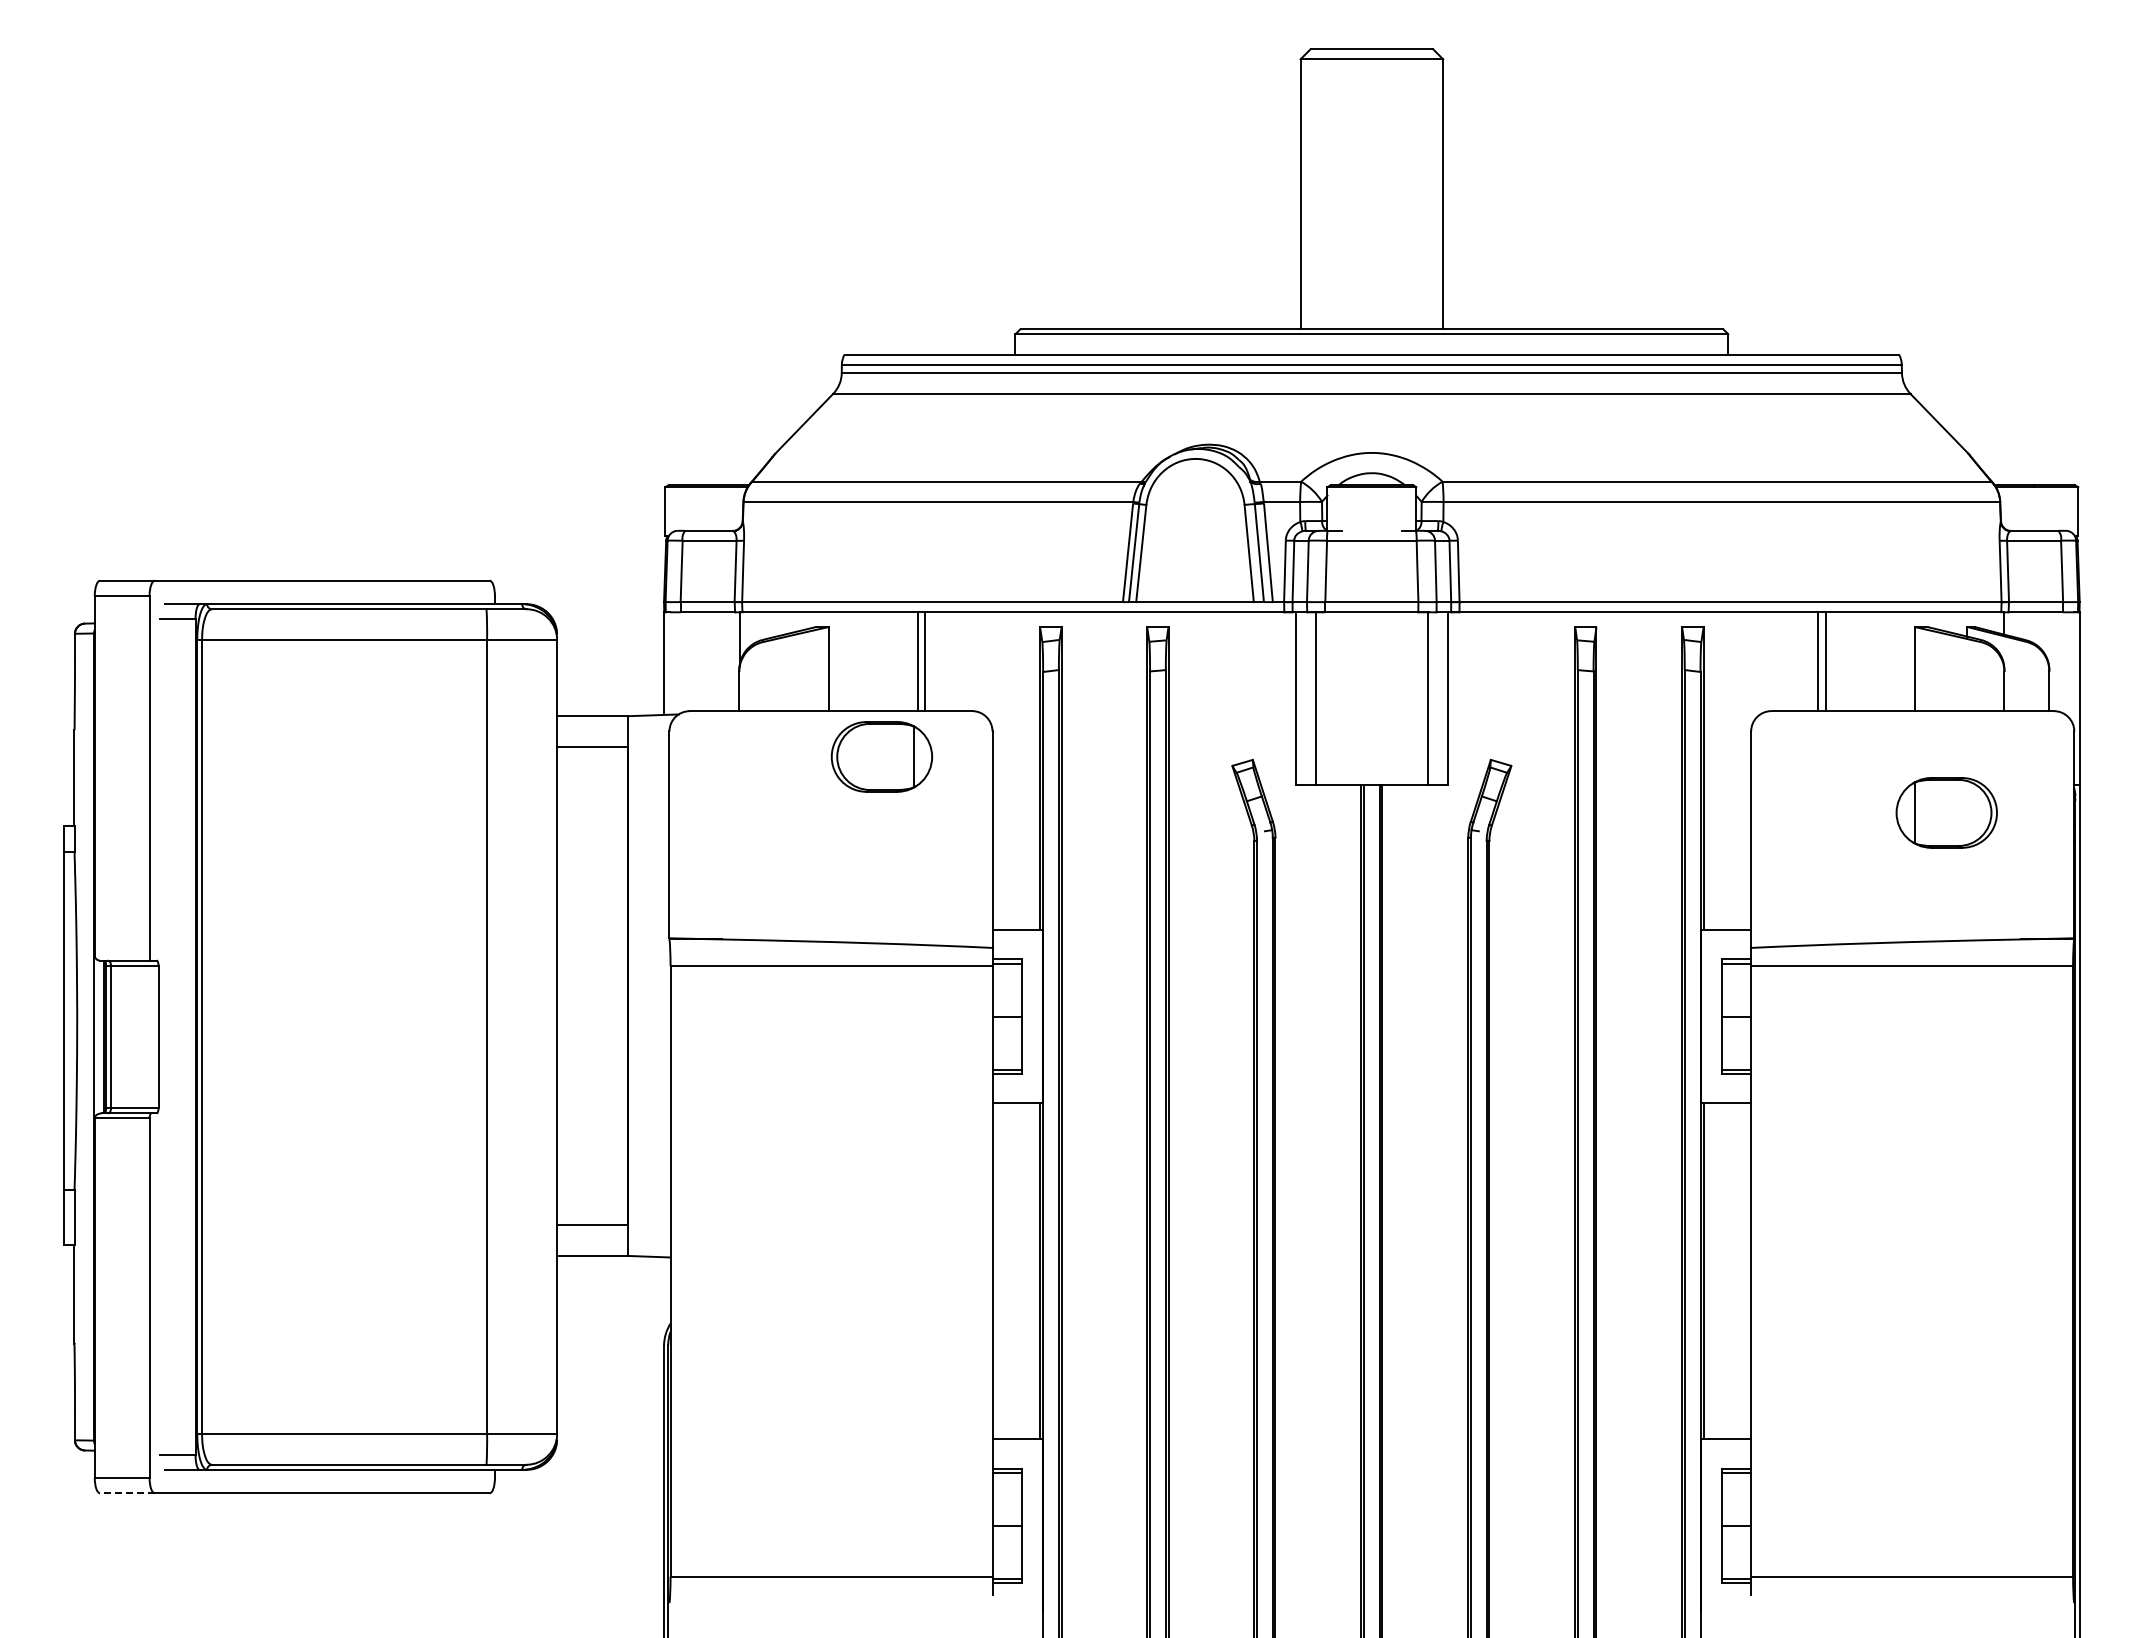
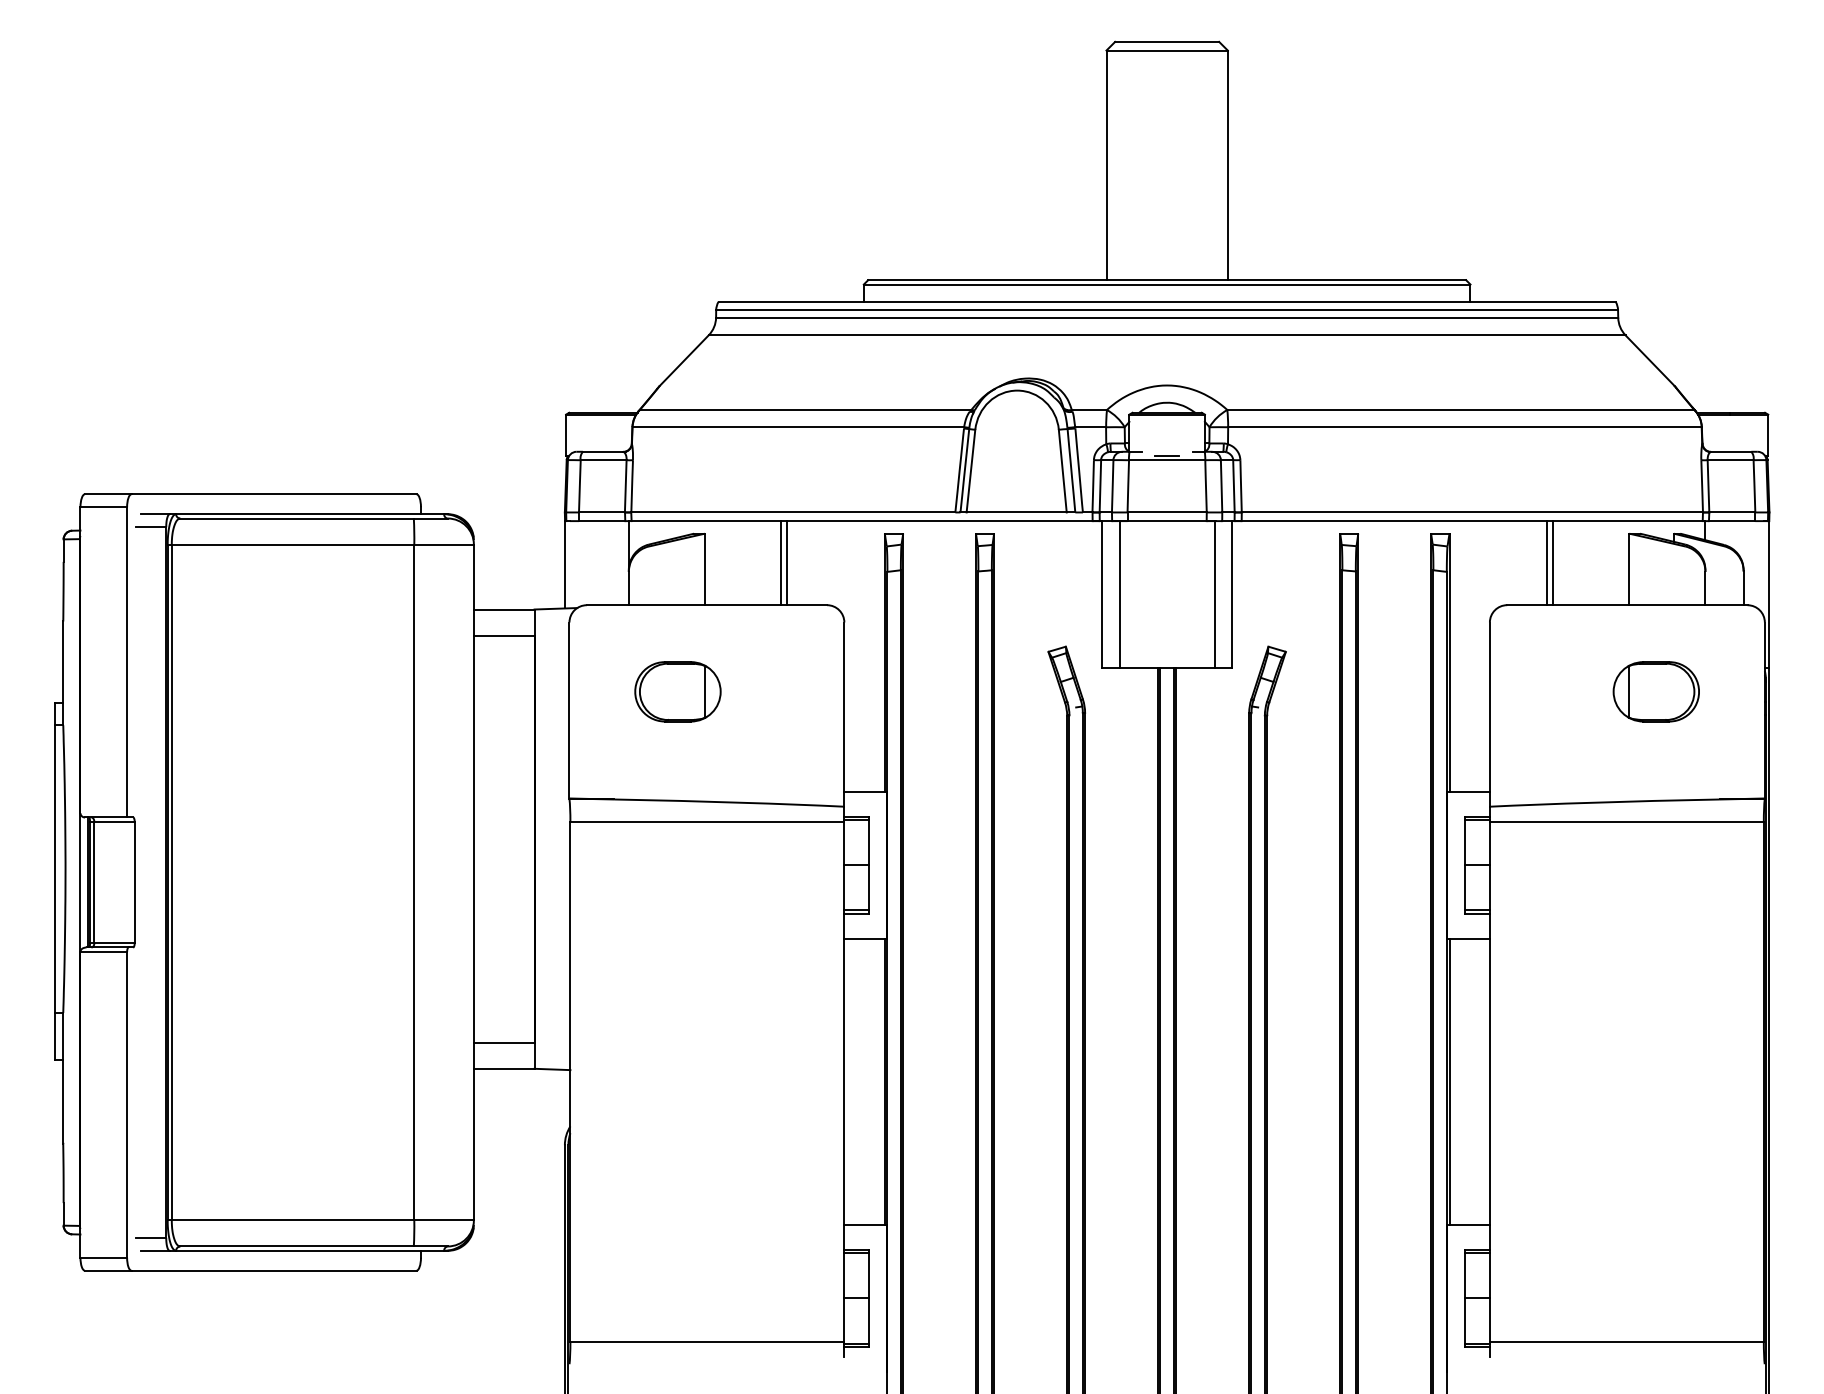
line: (1371, 535) -> (1166, 455), added
part: (881, 756) -> (677, 691), moved
line: (126, 1493) -> (107, 1270), dashed -> solid

